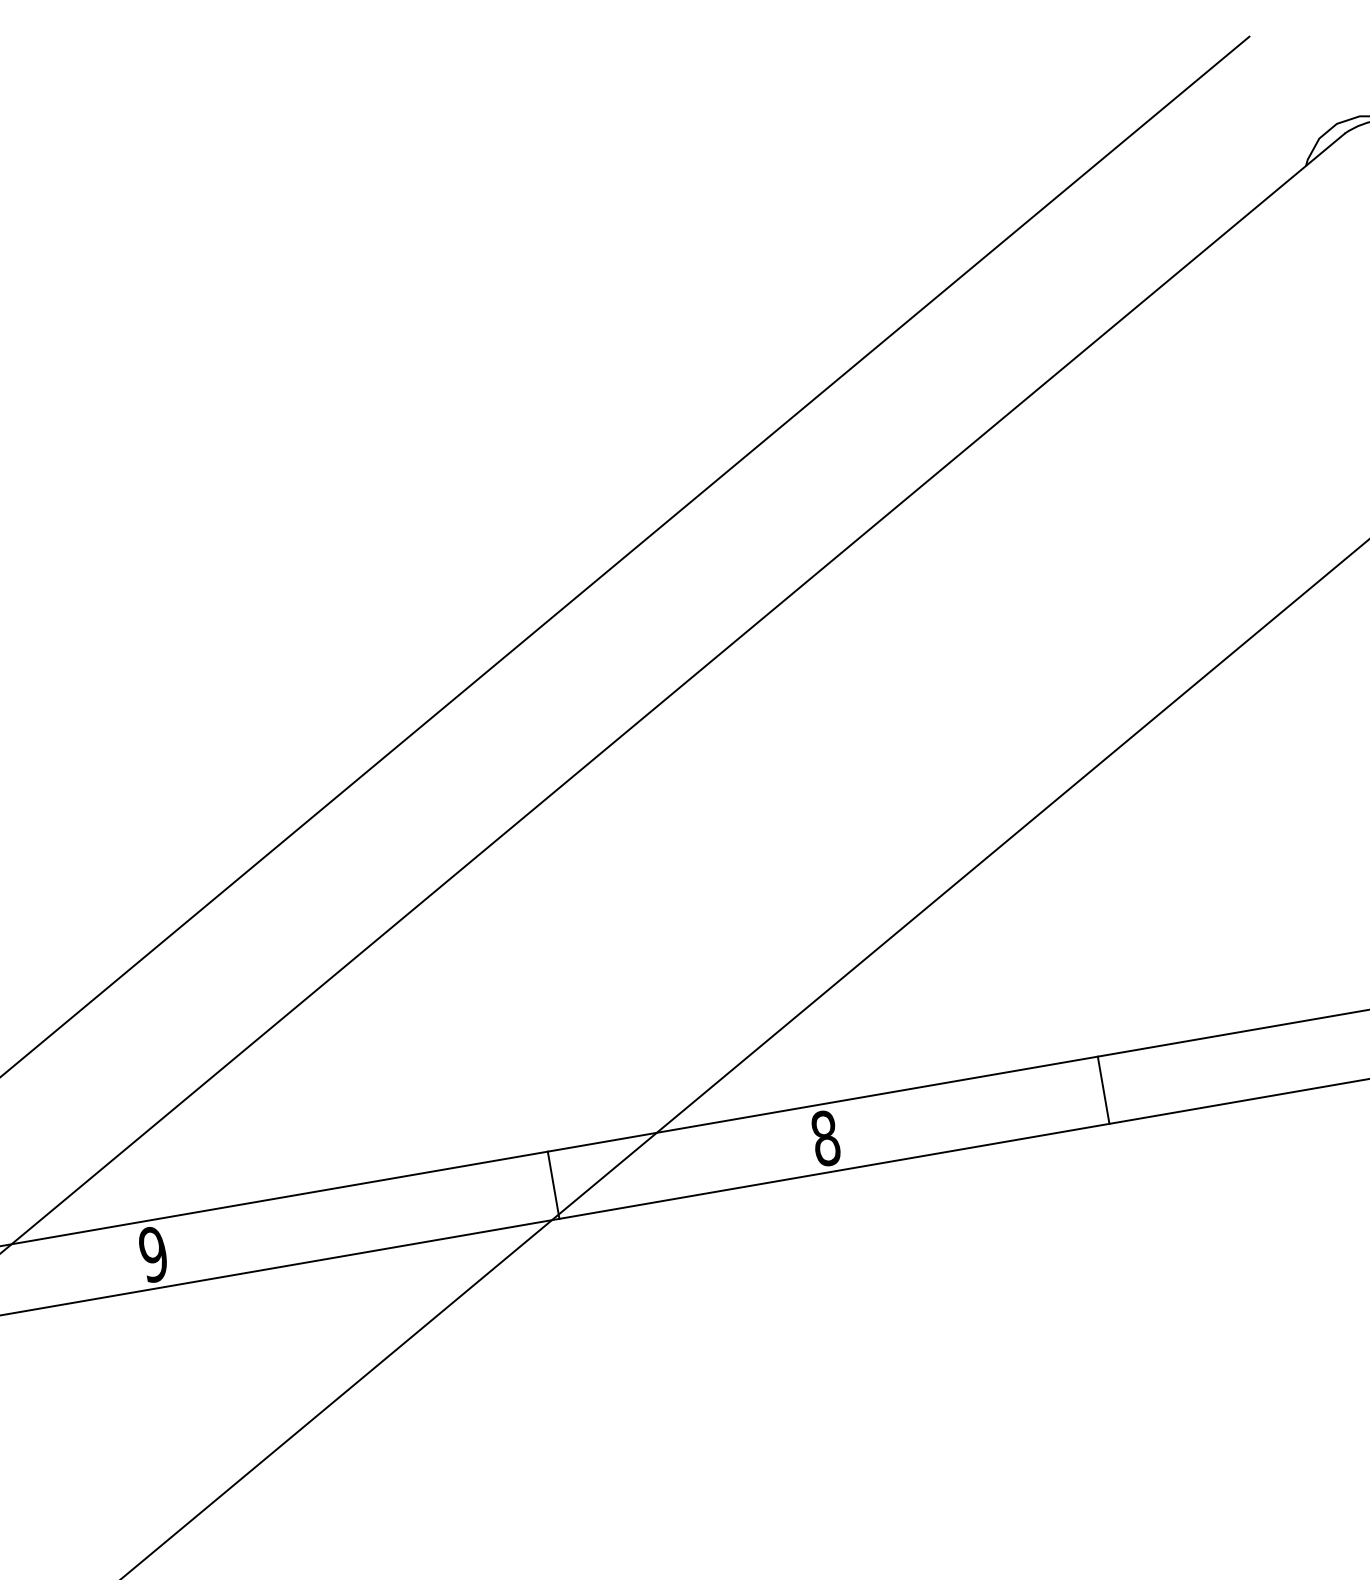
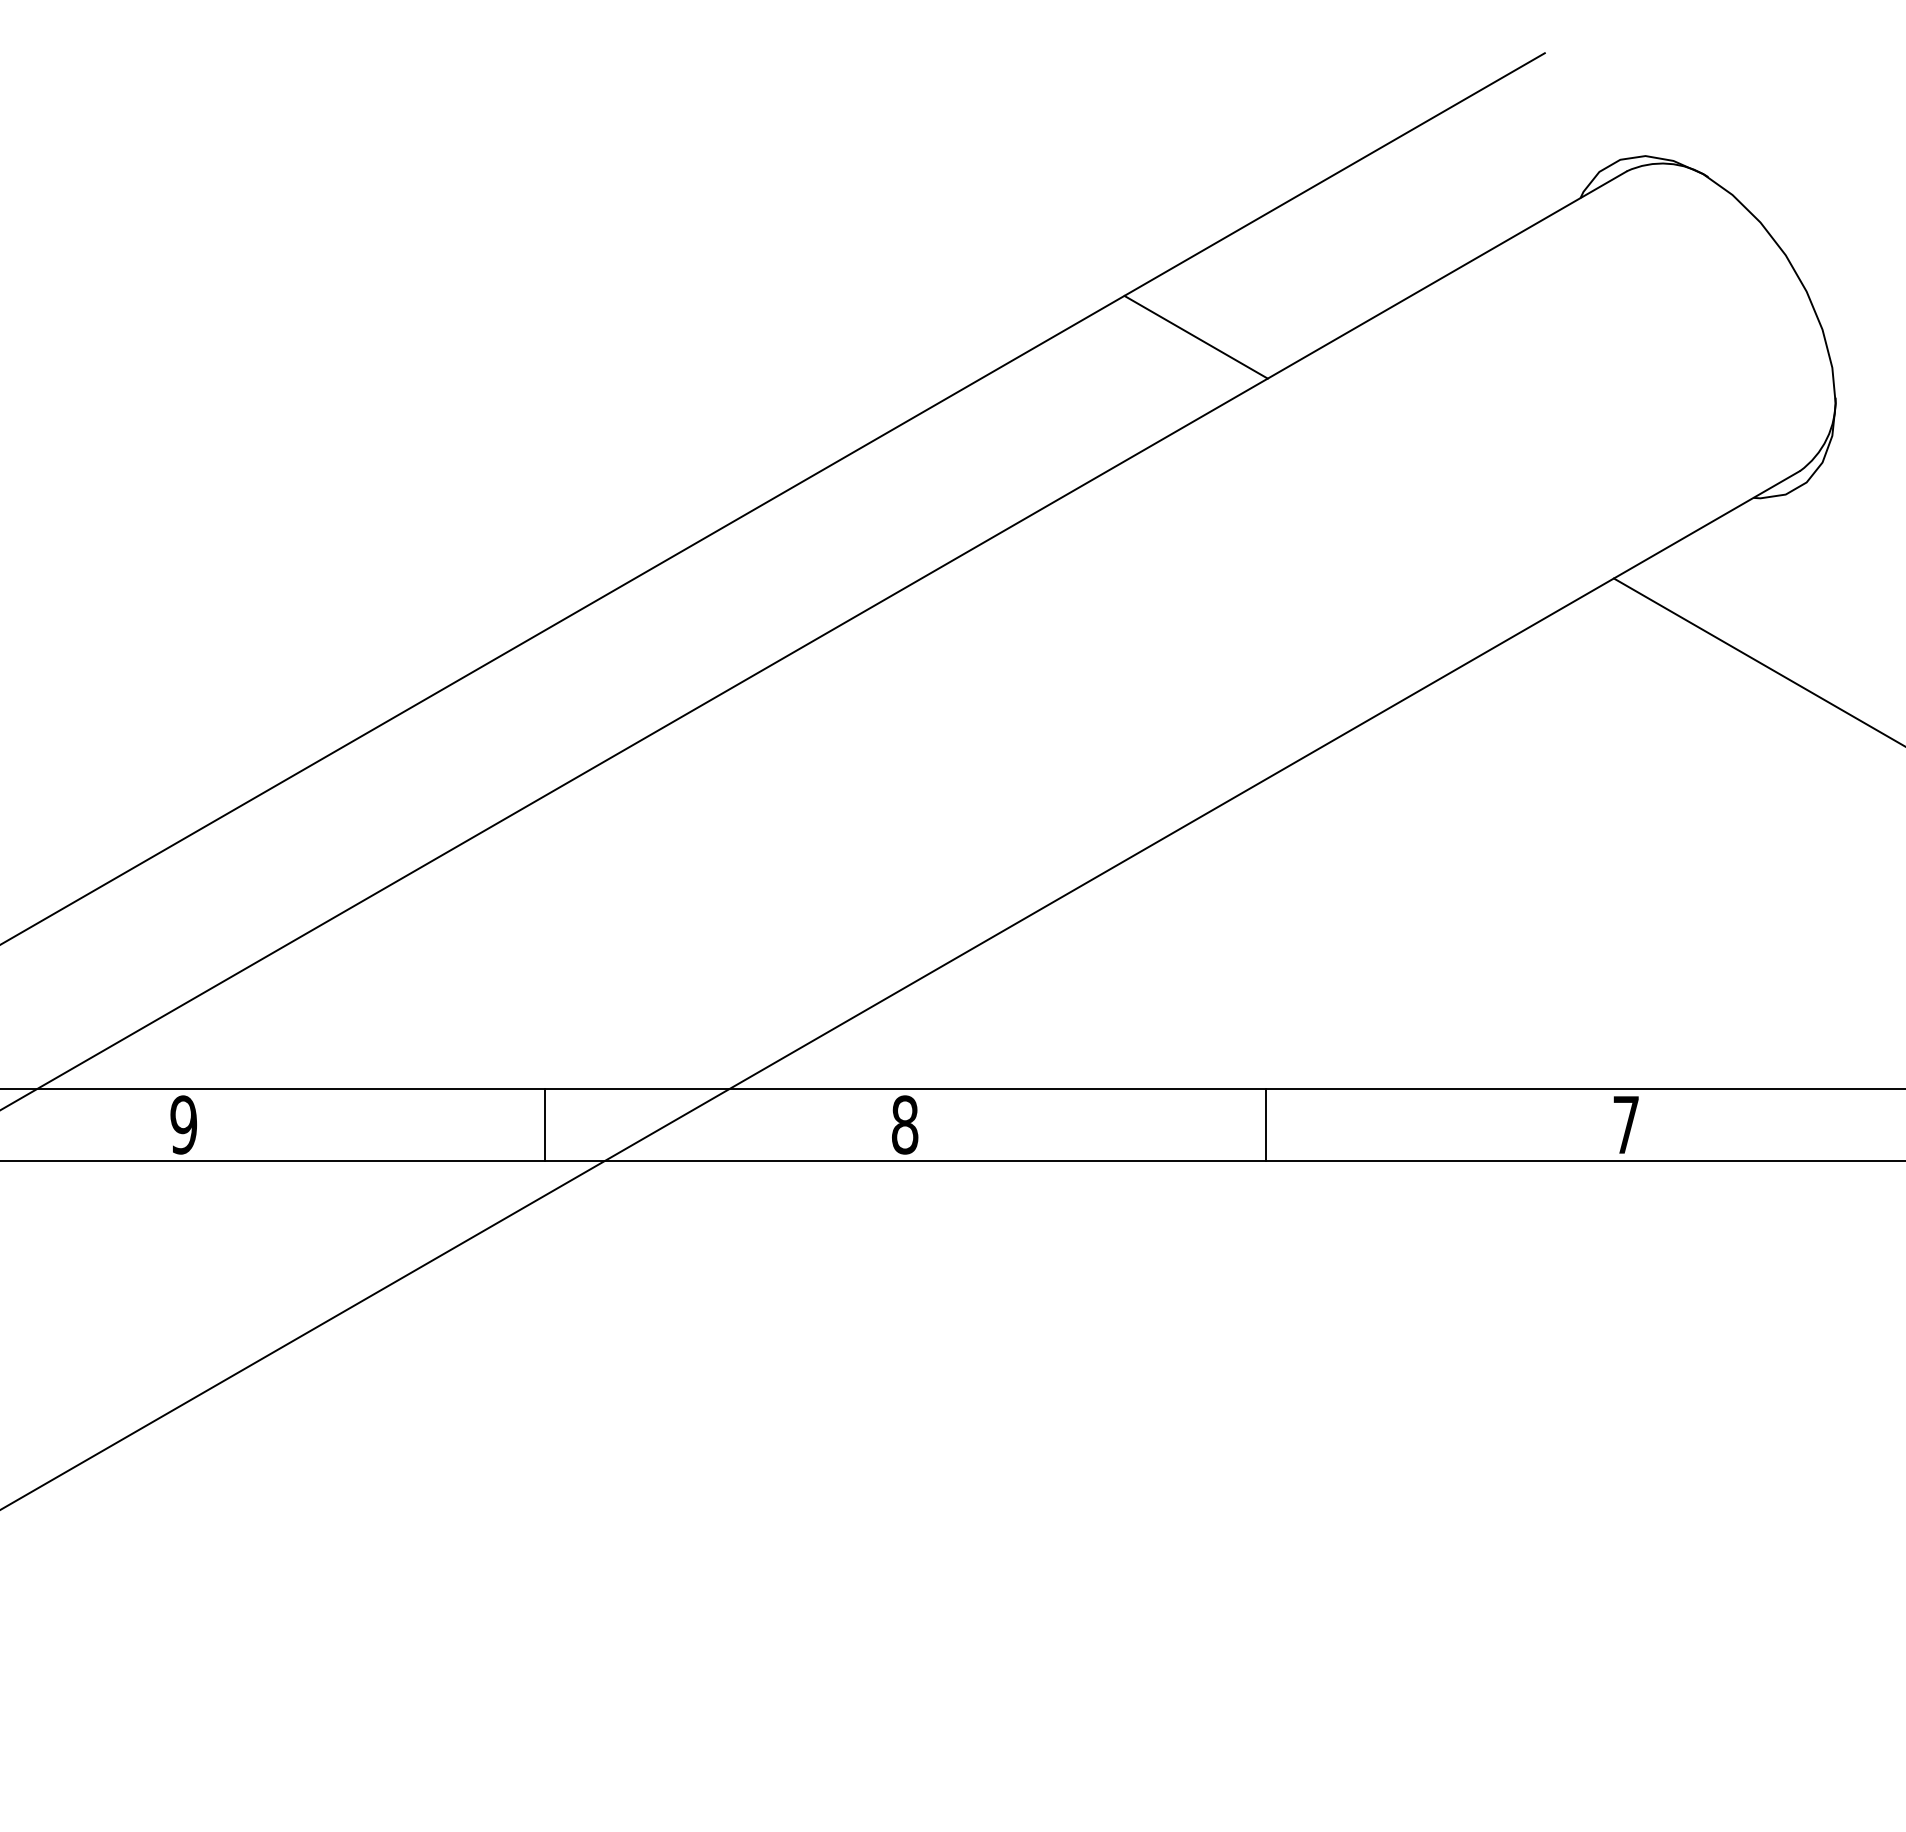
line: (969, 356) -> (1195, 336), added
line: (1103, 1089) -> (1266, 1124), moved
line: (553, 1184) -> (545, 1124), moved

